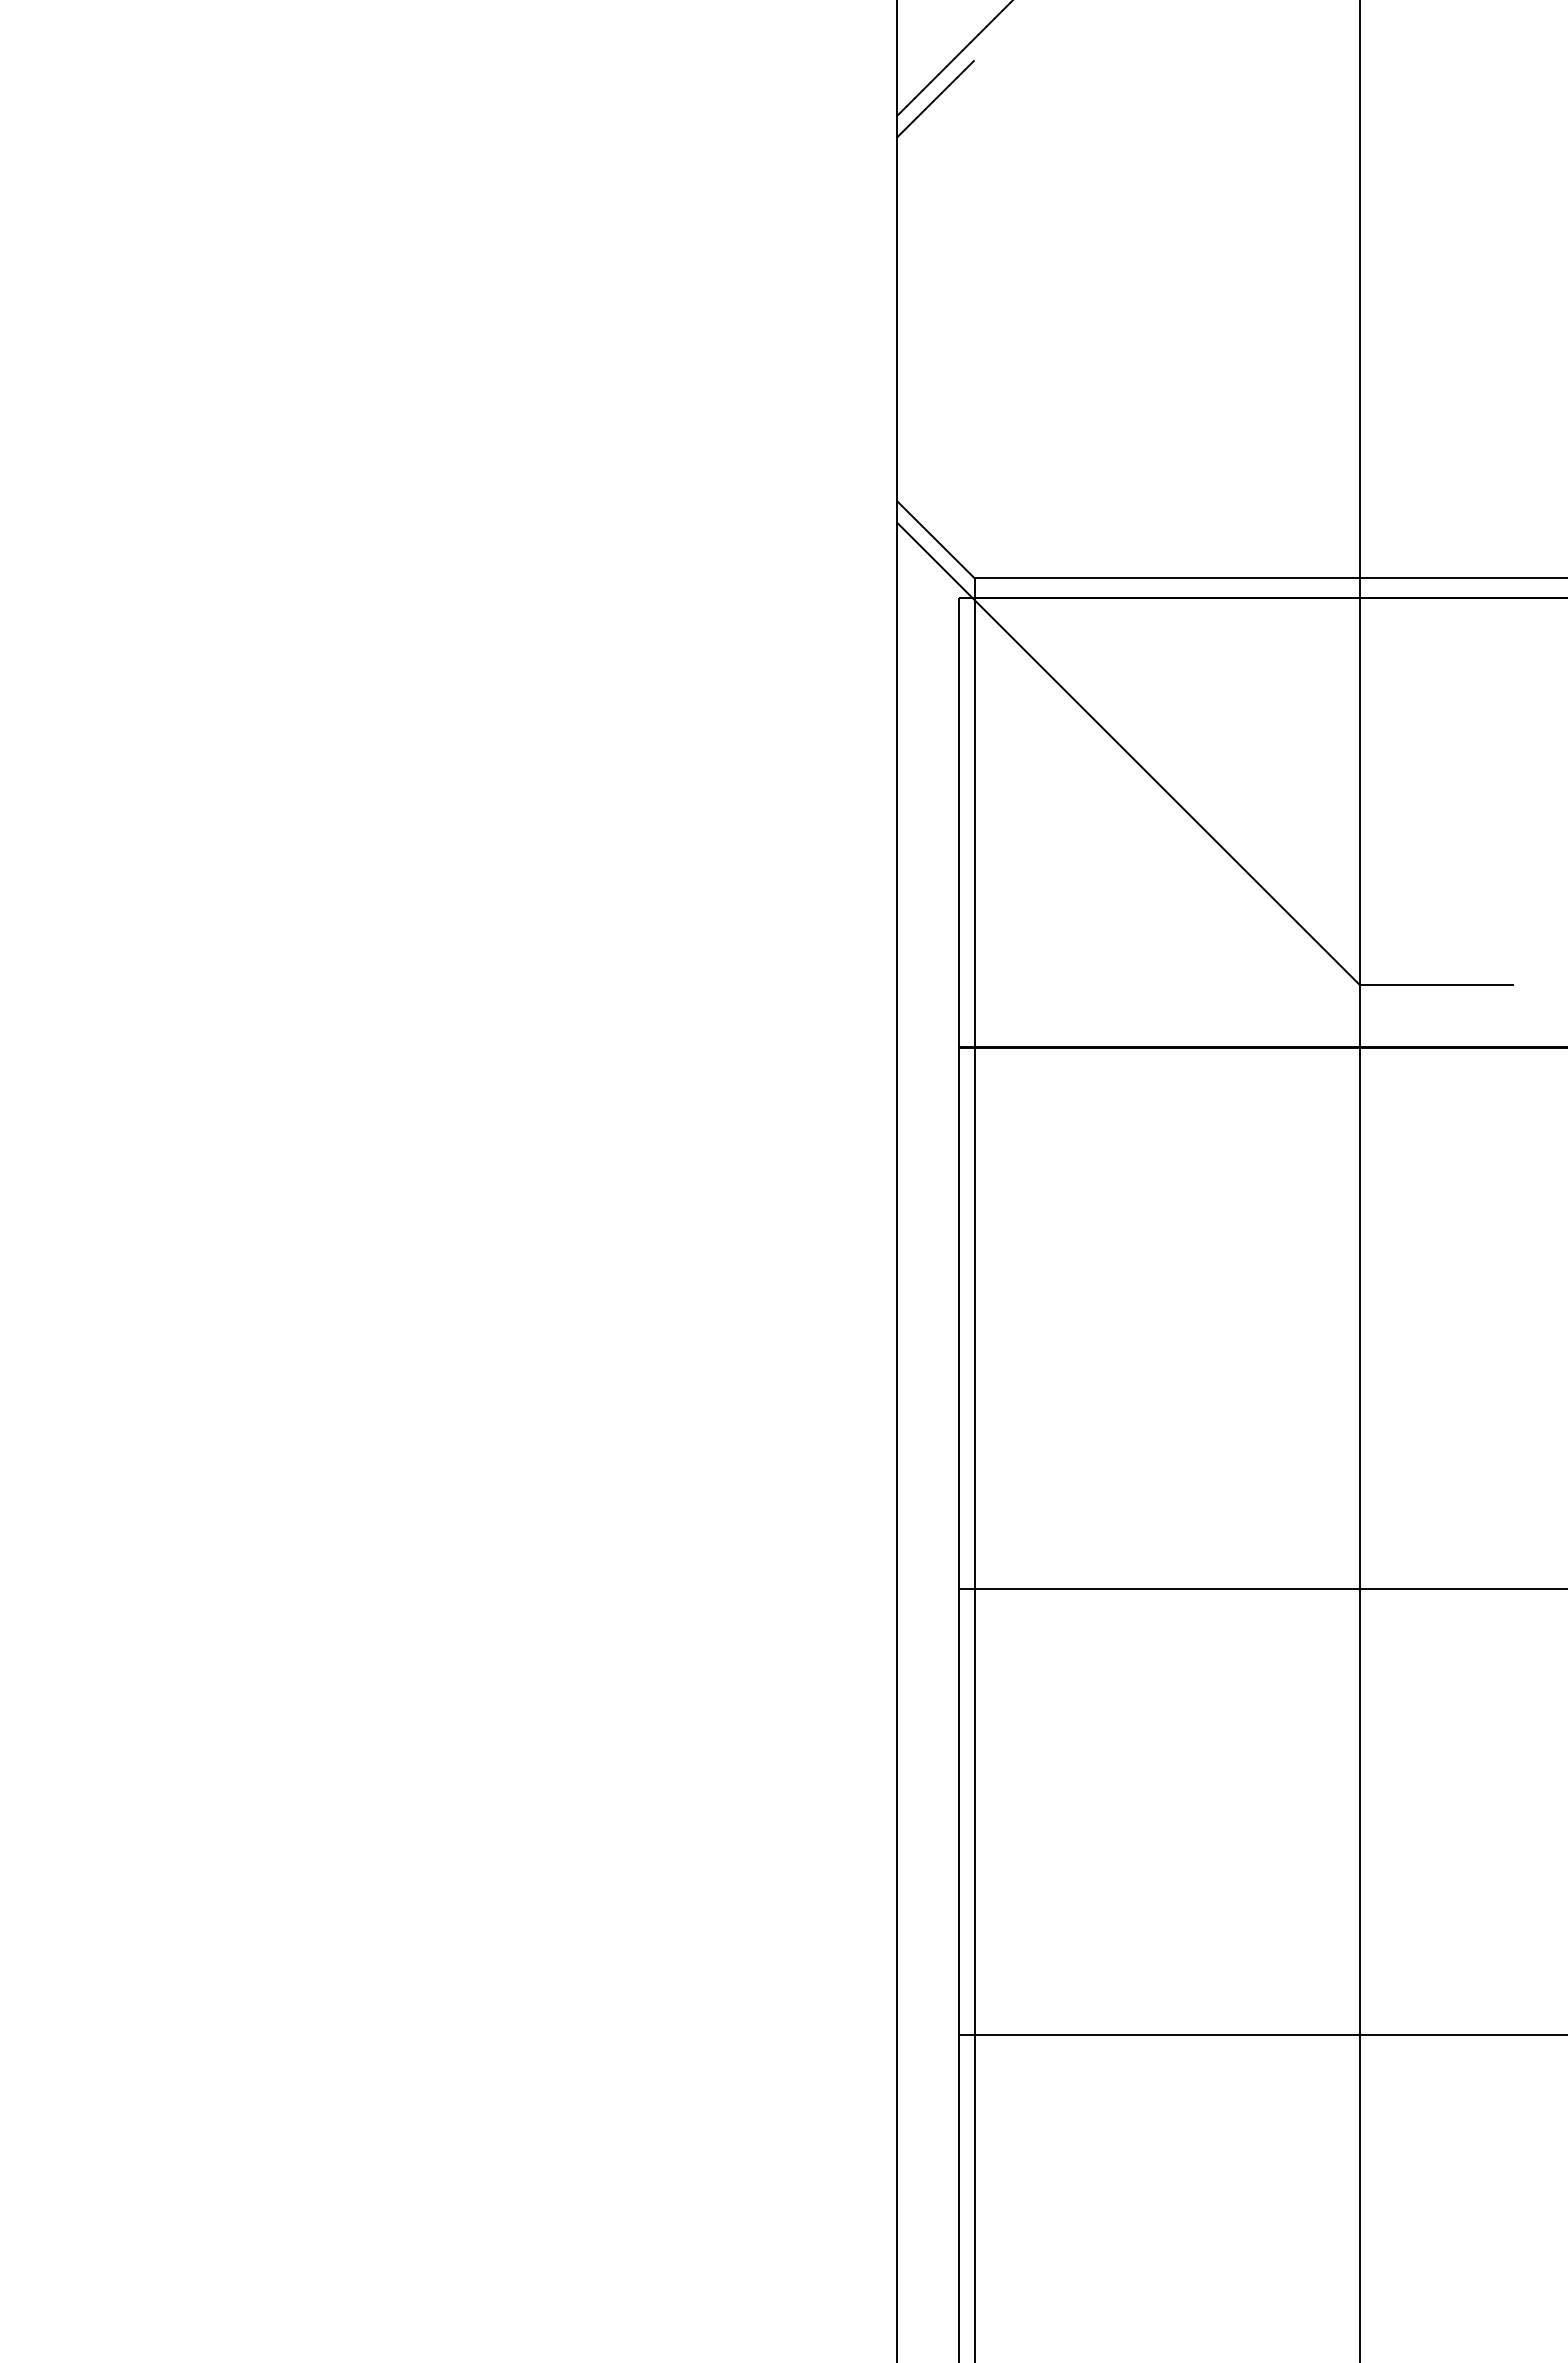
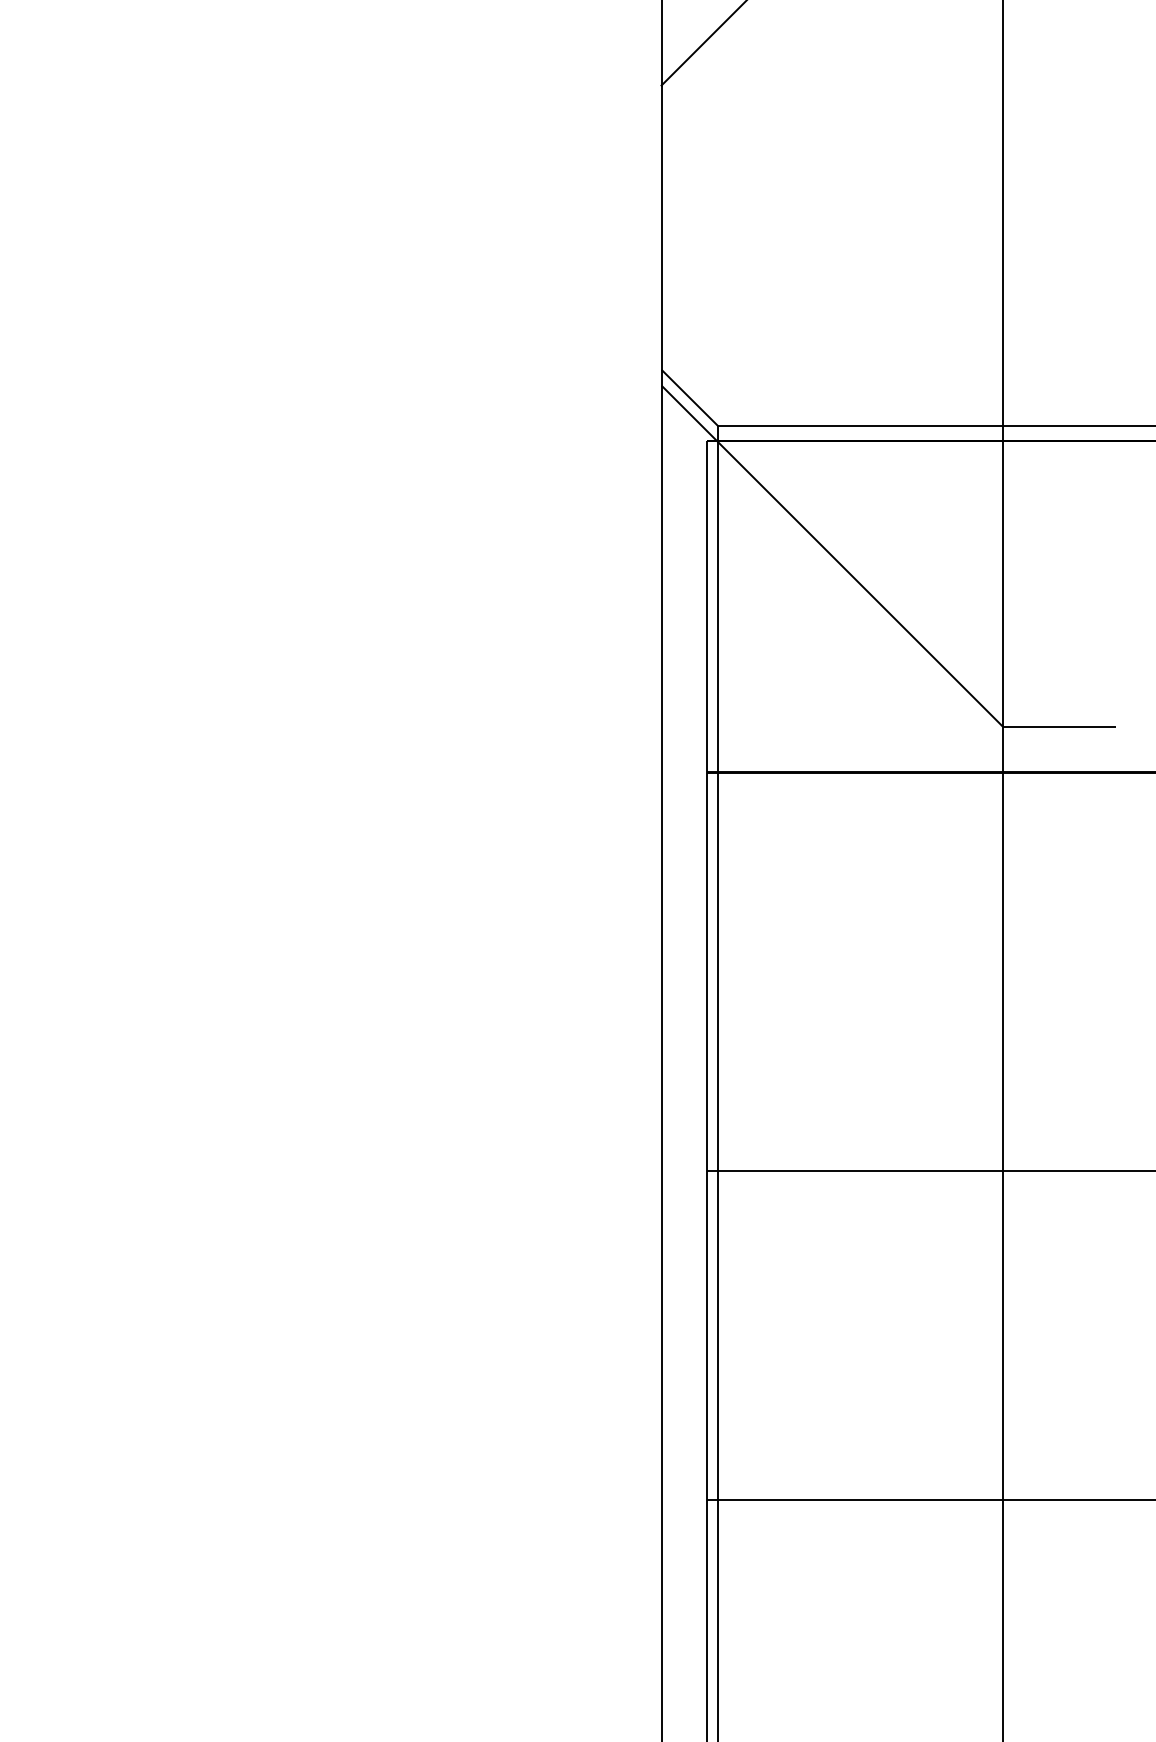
line: (935, 98) -> (689, 72), removed

